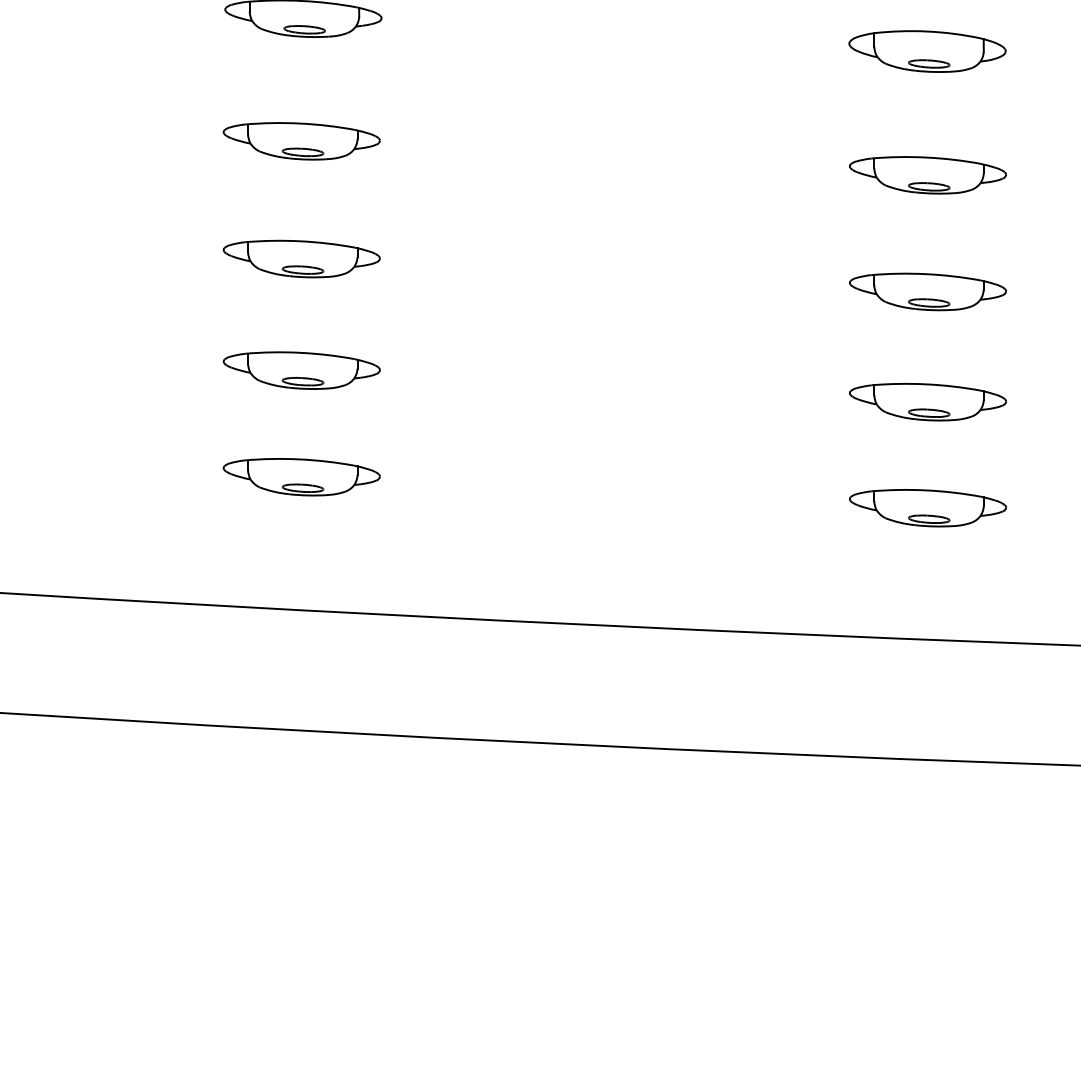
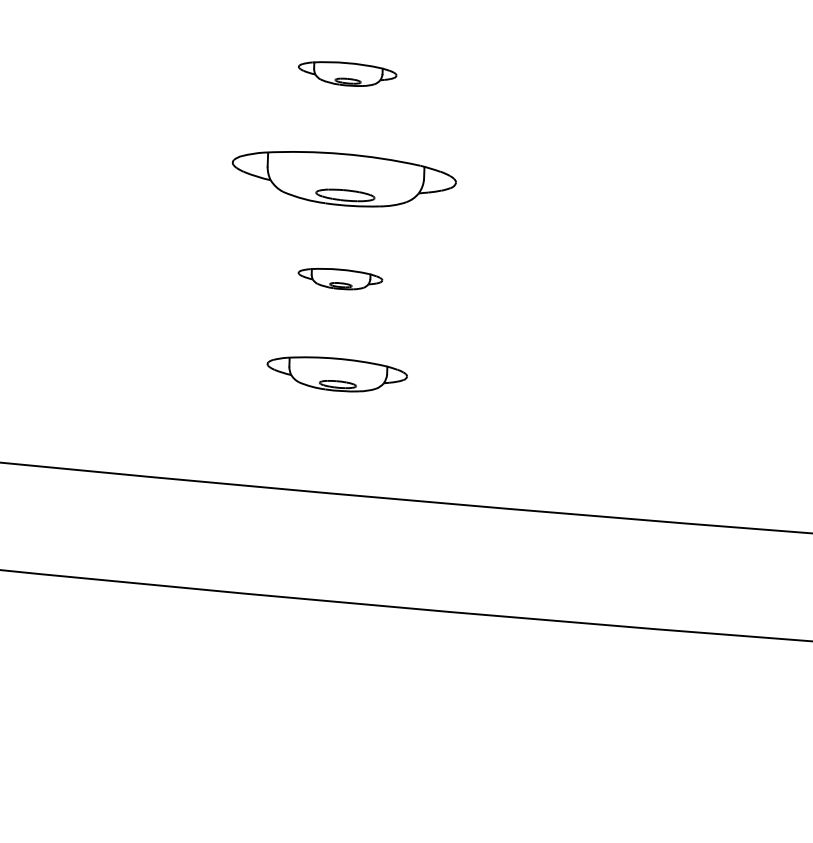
part: (301, 141) -> (347, 74), size x0.7
part: (301, 258) -> (343, 178), size x1.6
part: (301, 370) -> (340, 279), size x0.6

